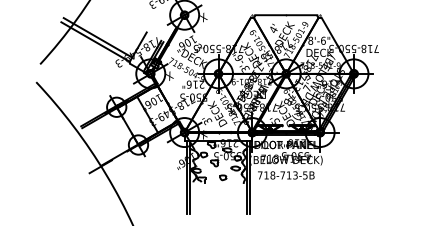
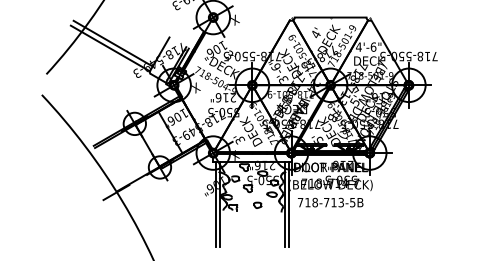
text: (310, 40) -> (358, 46), 8'-6" -> 4'-6"
text: (306, 87) -> (354, 101), 7' -> 5'

